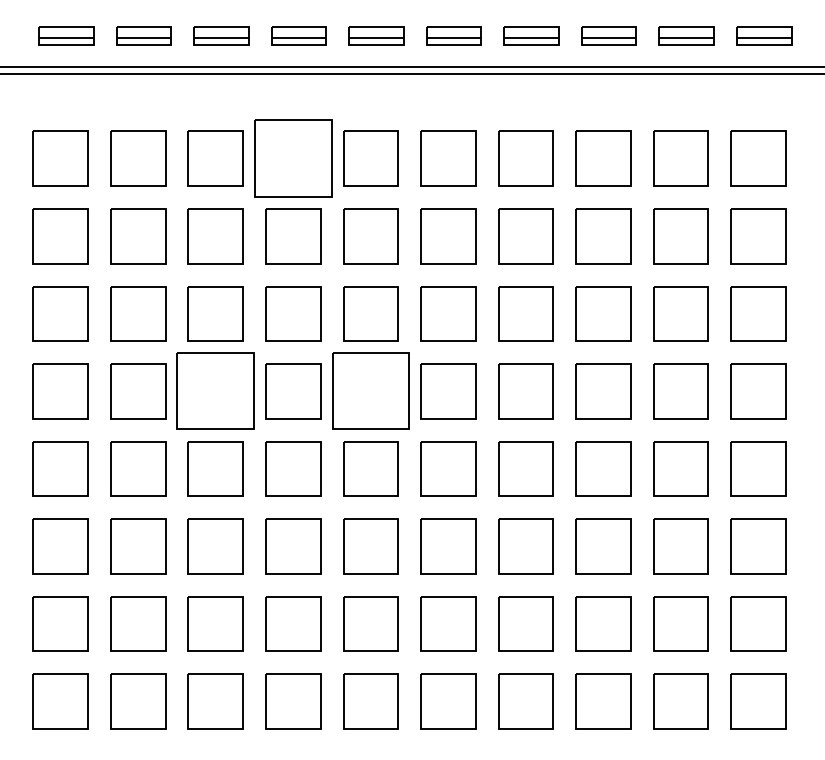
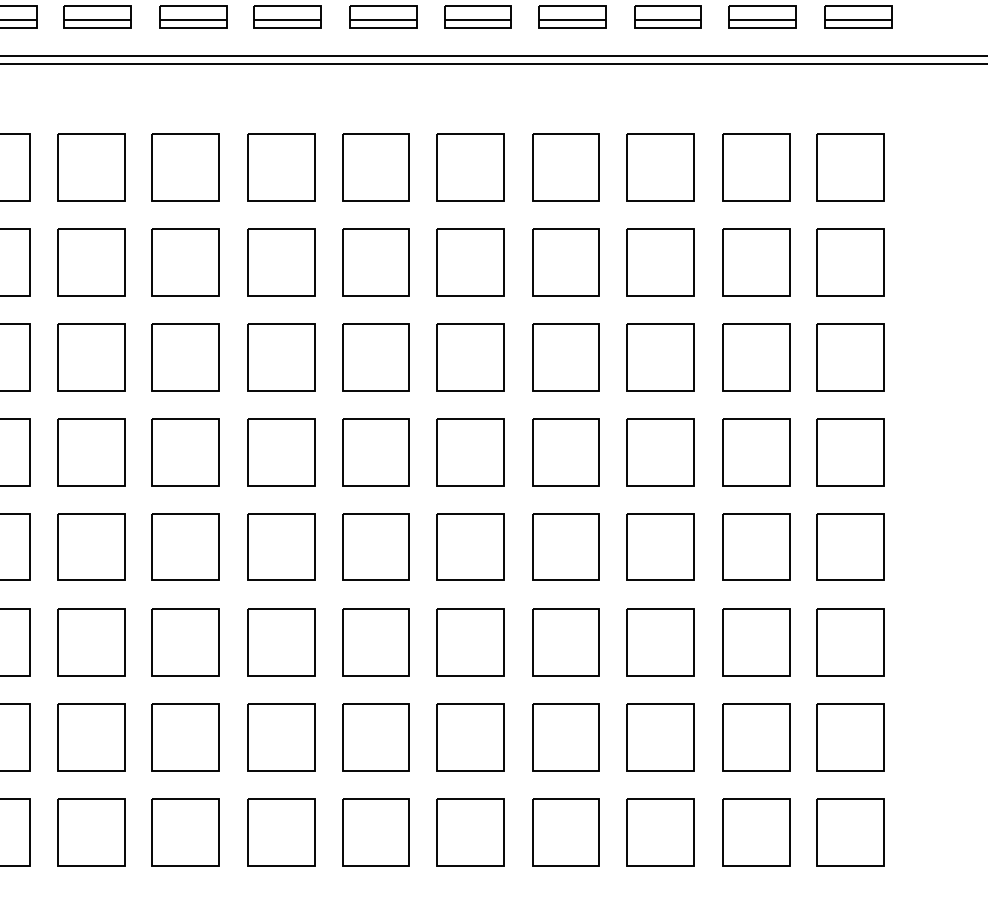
part: (293, 158) -> (281, 167), size x0.71
part: (215, 391) -> (185, 452), size x0.71
part: (370, 391) -> (375, 452), size x0.71

